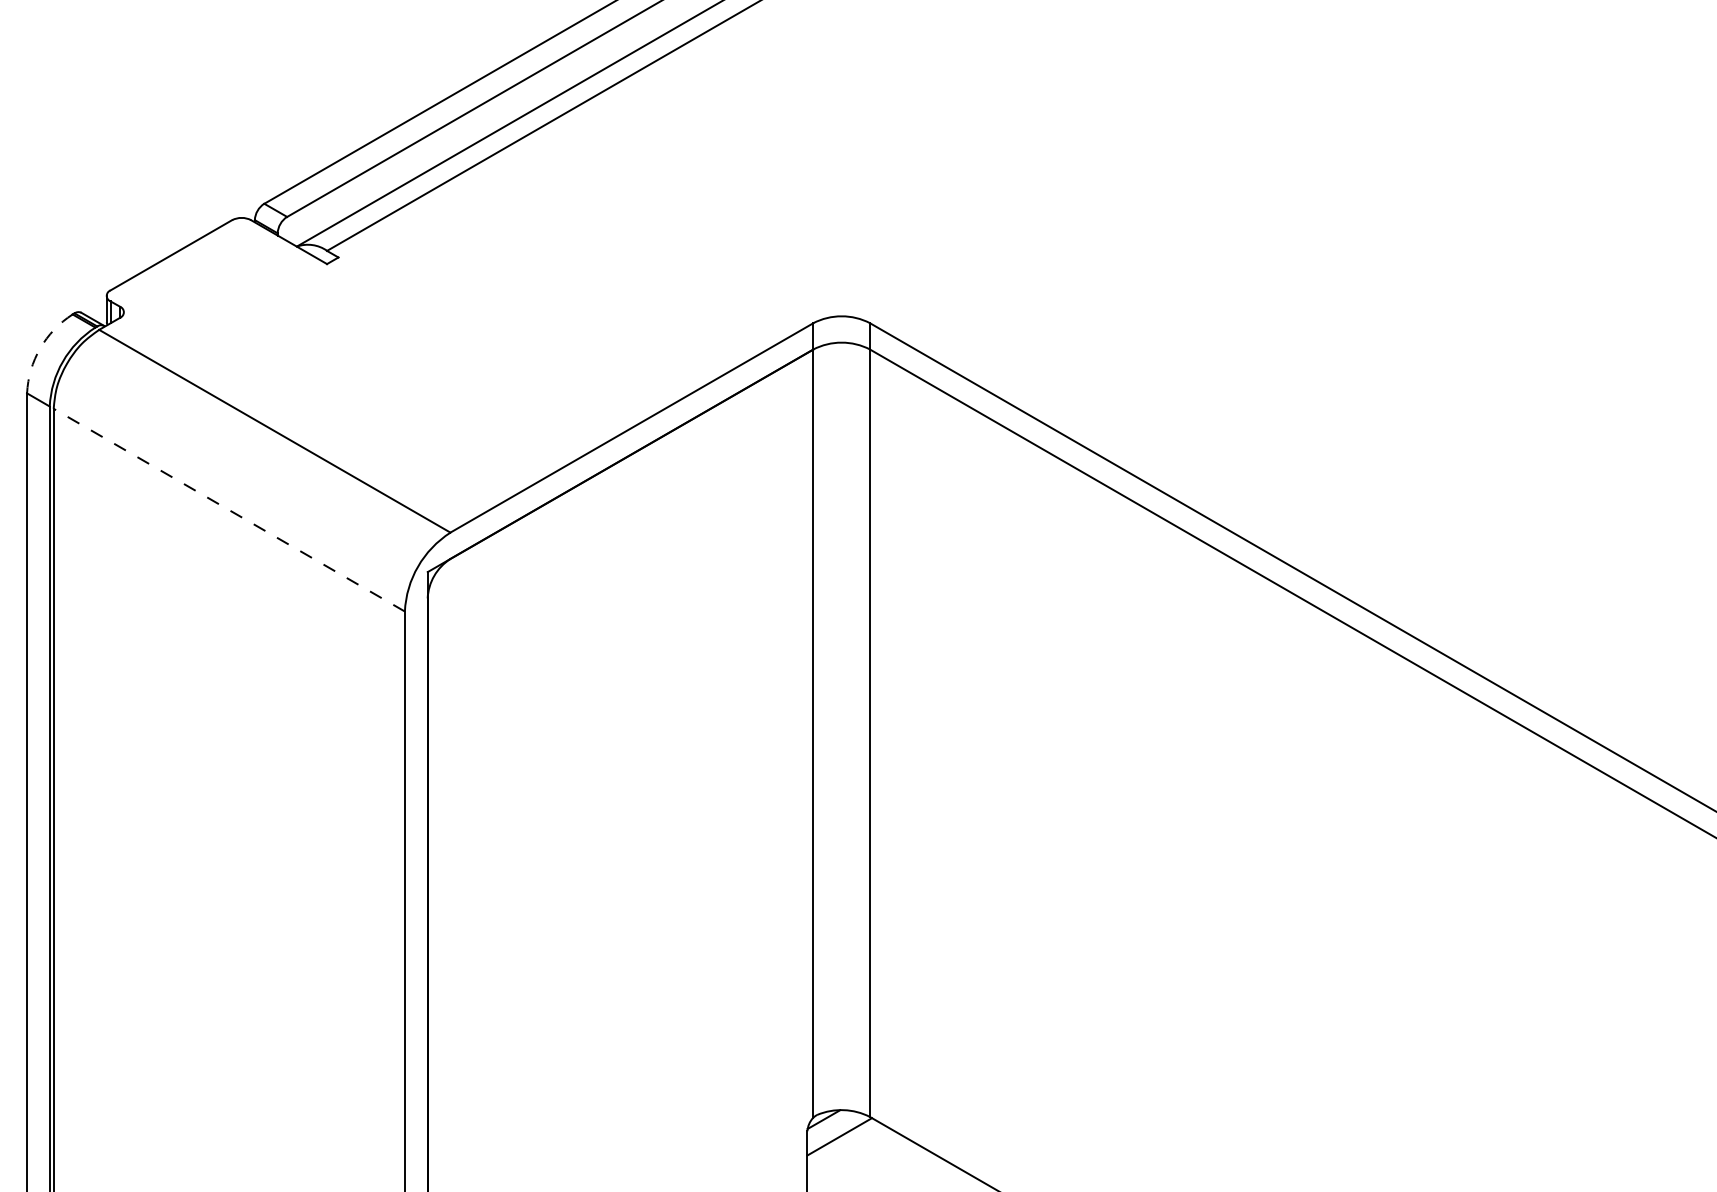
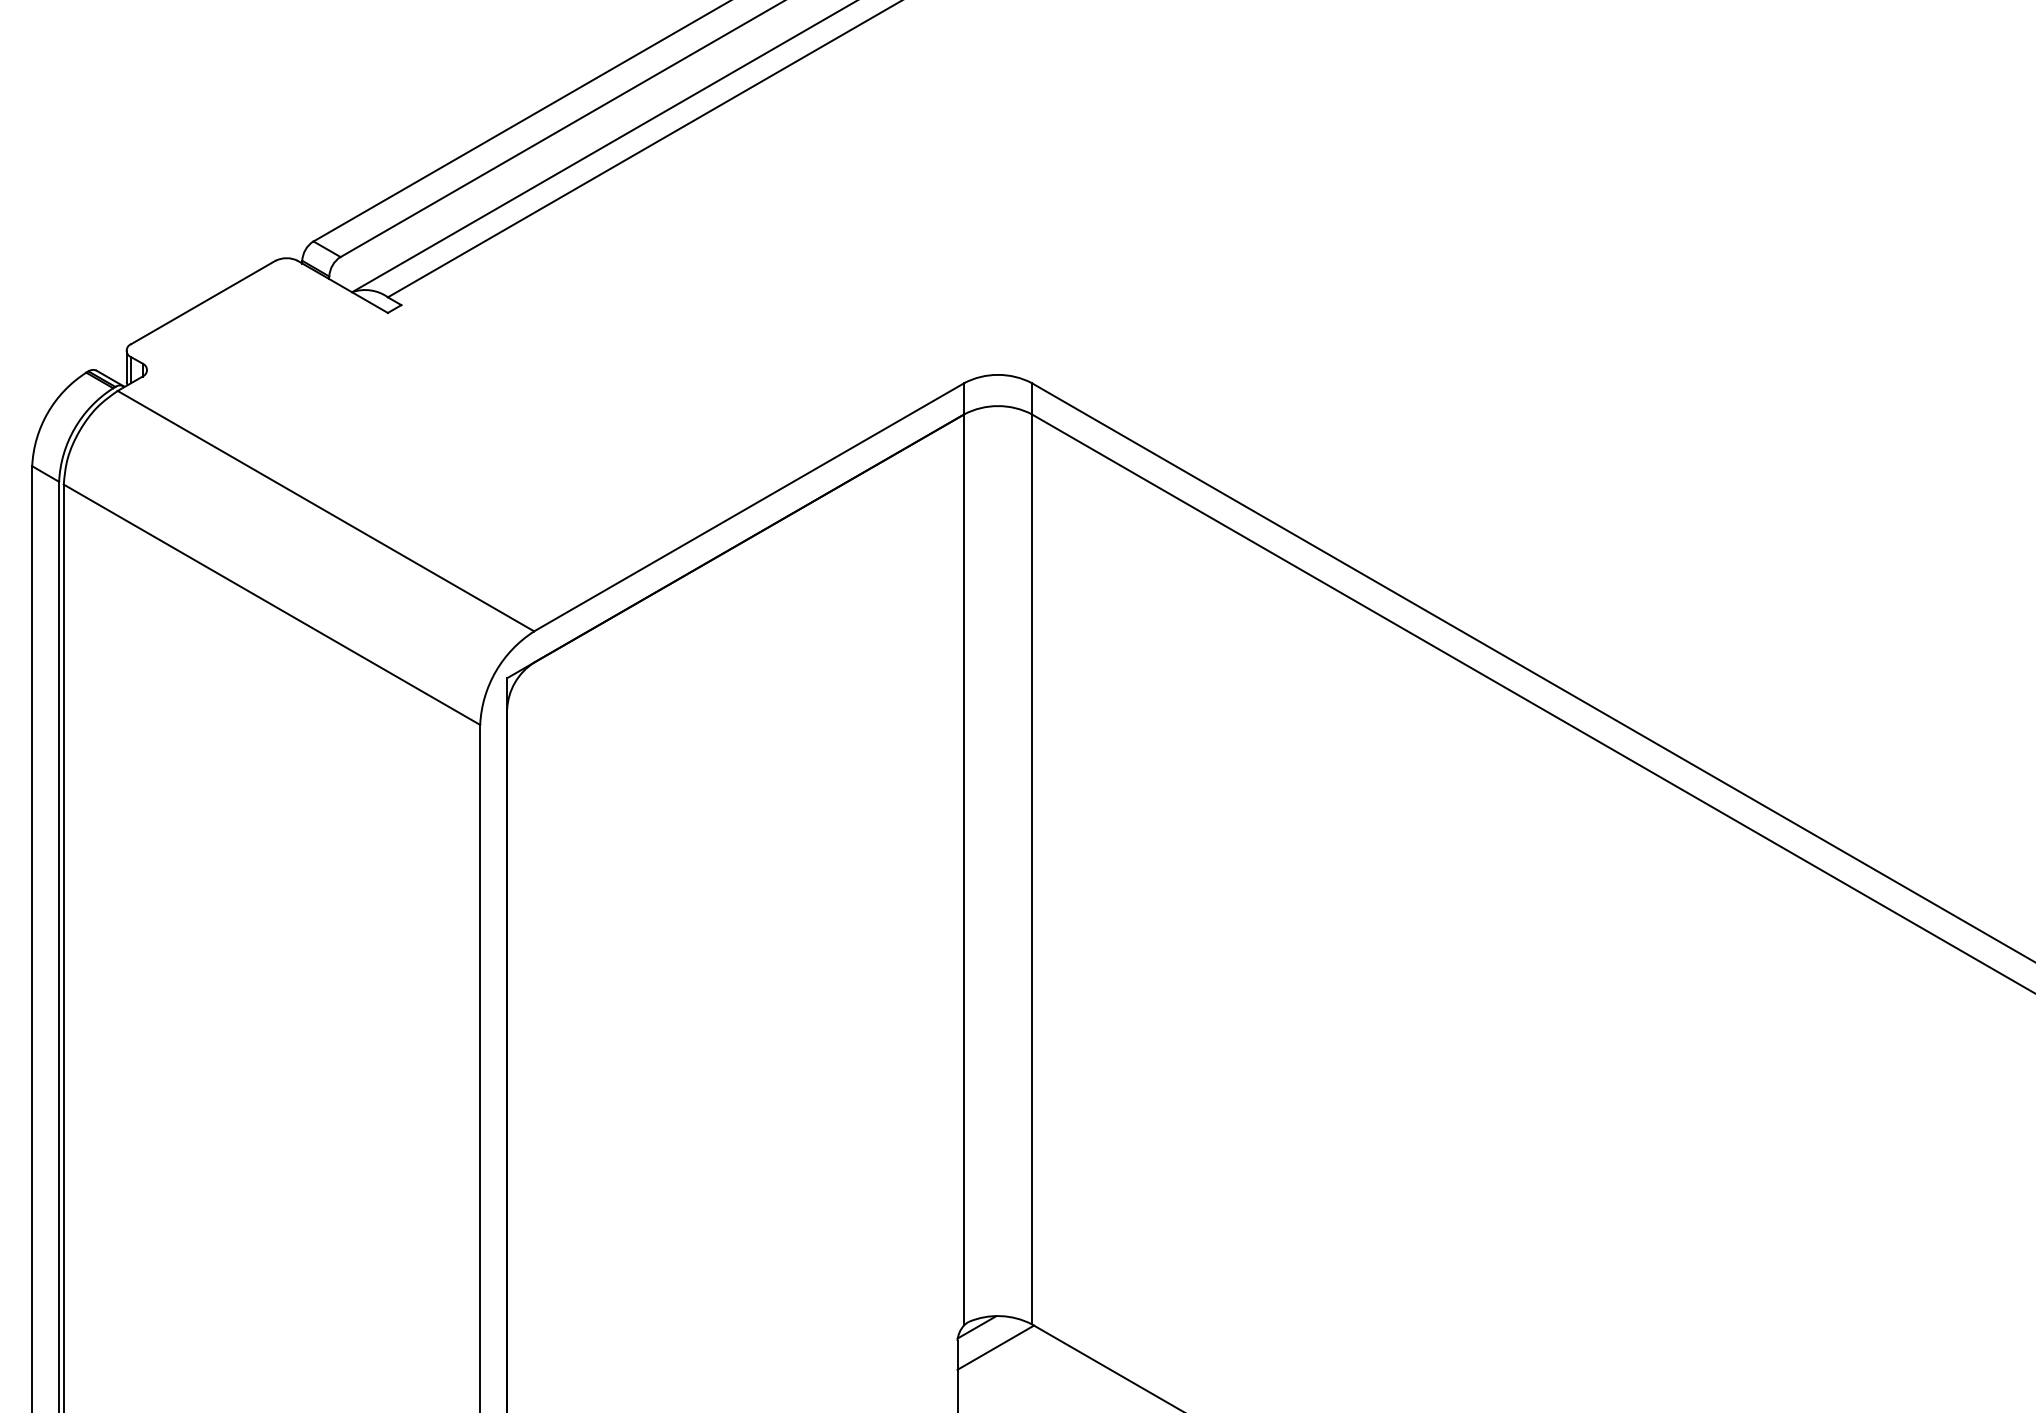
arc: (39, 348) -> (47, 412), dashed -> solid
line: (228, 509) -> (271, 604), dashed -> solid

